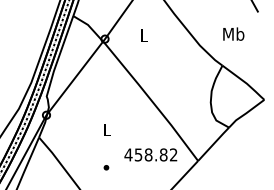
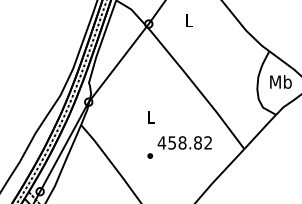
text: (233, 33) -> (280, 81), moved
text: (150, 154) -> (184, 142), moved

